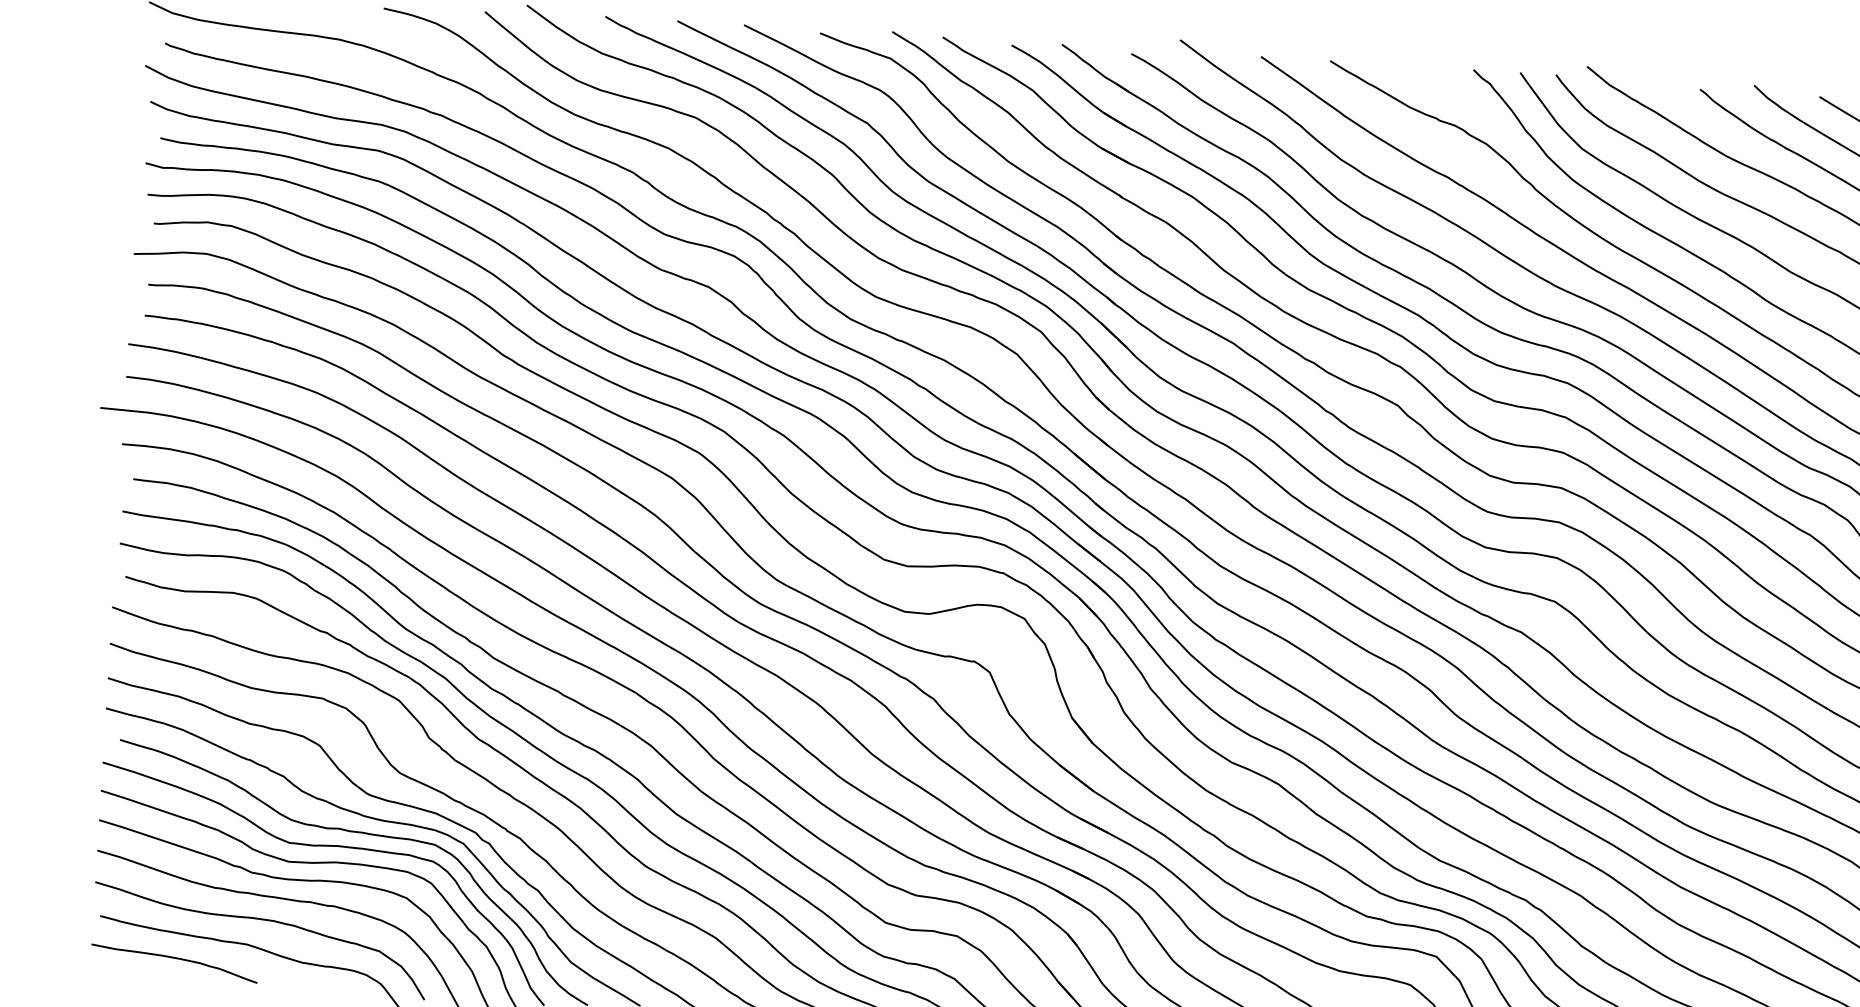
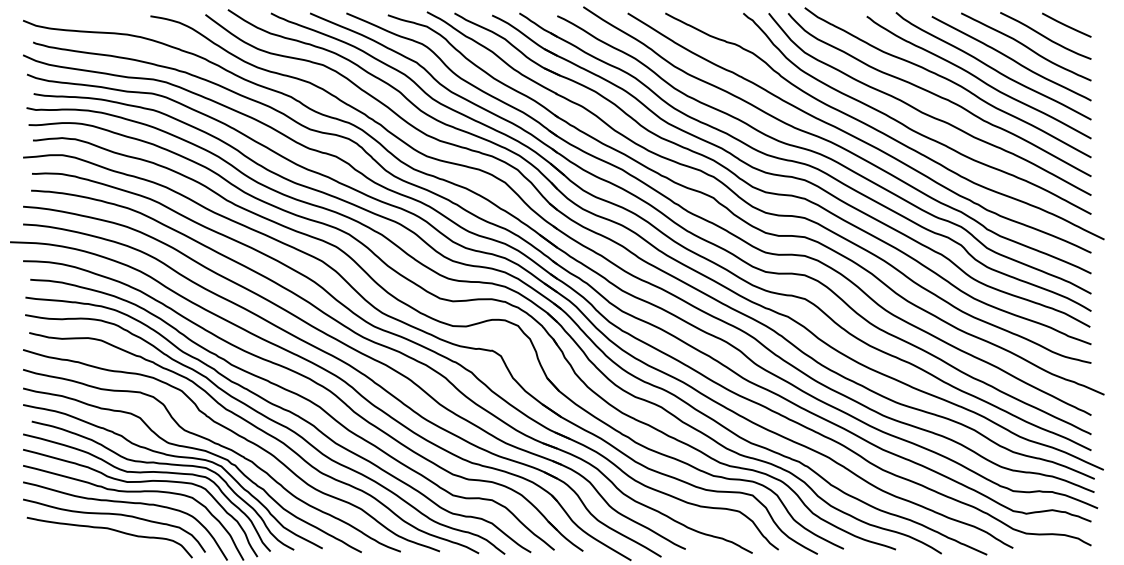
curve: (174, 958) -> (68, 538), removed

